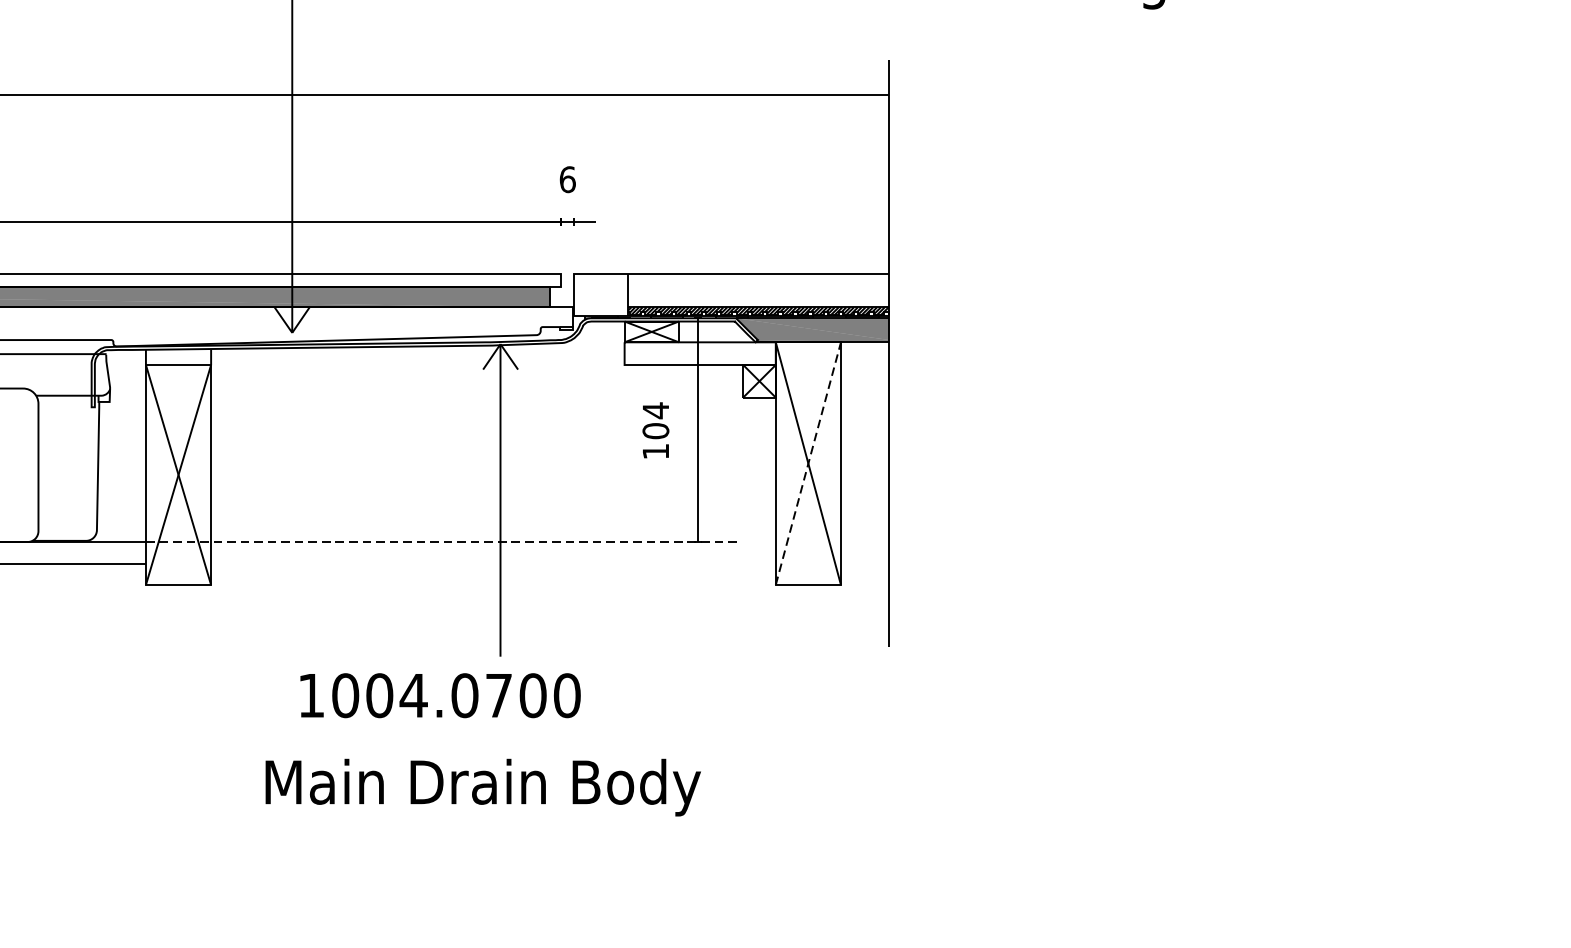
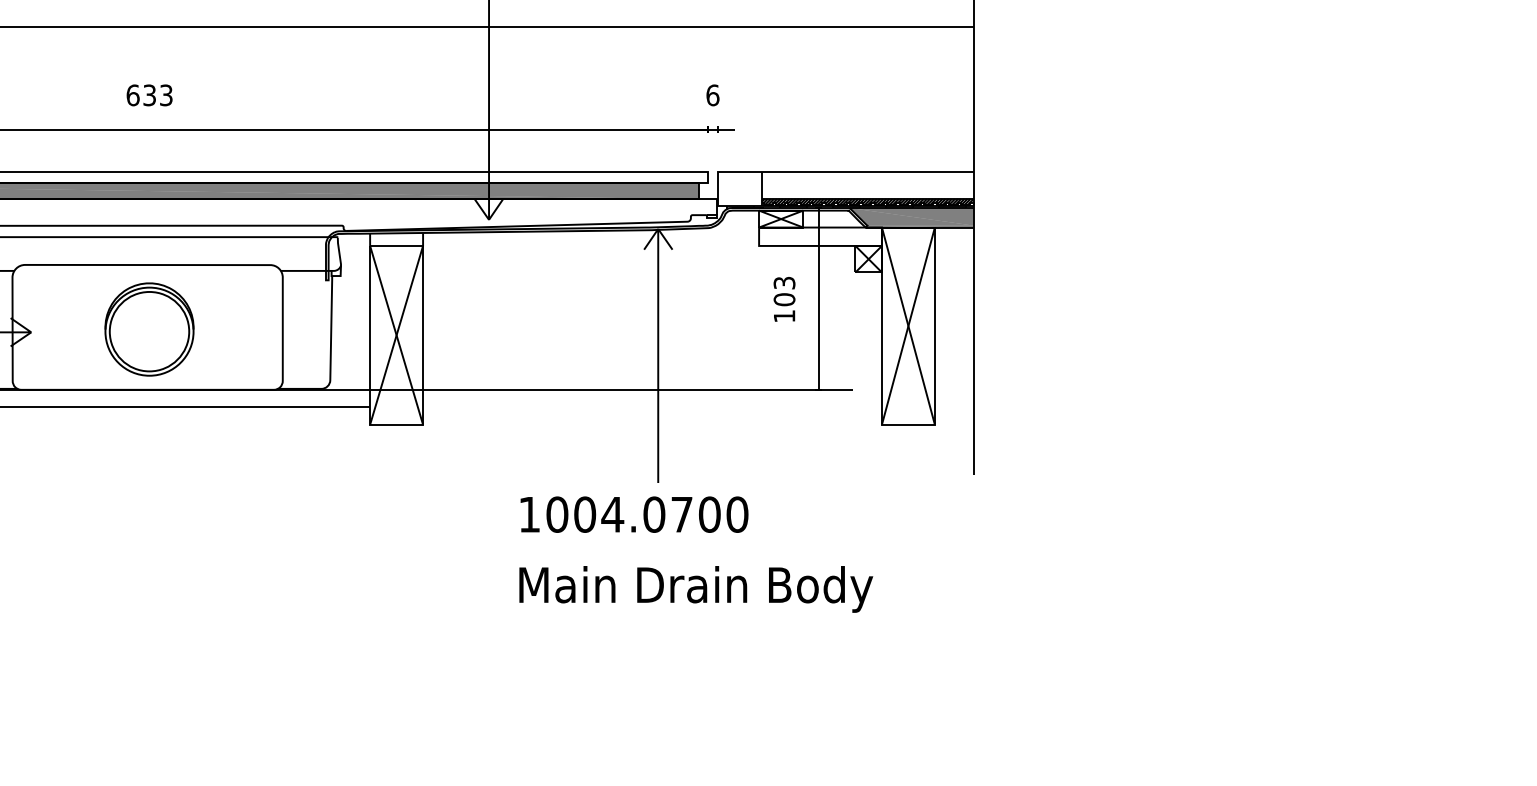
text: (655, 411) -> (784, 283), 104 -> 103
line: (808, 462) -> (908, 325), dashed -> solid
line: (442, 541) -> (611, 389), dashed -> solid
text: (440, 695) -> (634, 514), moved
text: (483, 787) -> (696, 589), moved

